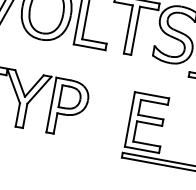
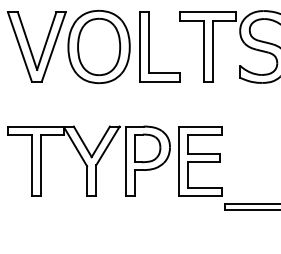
part: (146, 122) -> (200, 161), moved

